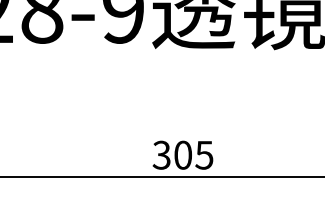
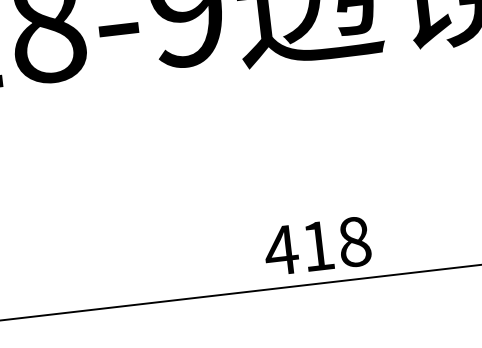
text: (182, 154) -> (316, 245), 305 -> 418

